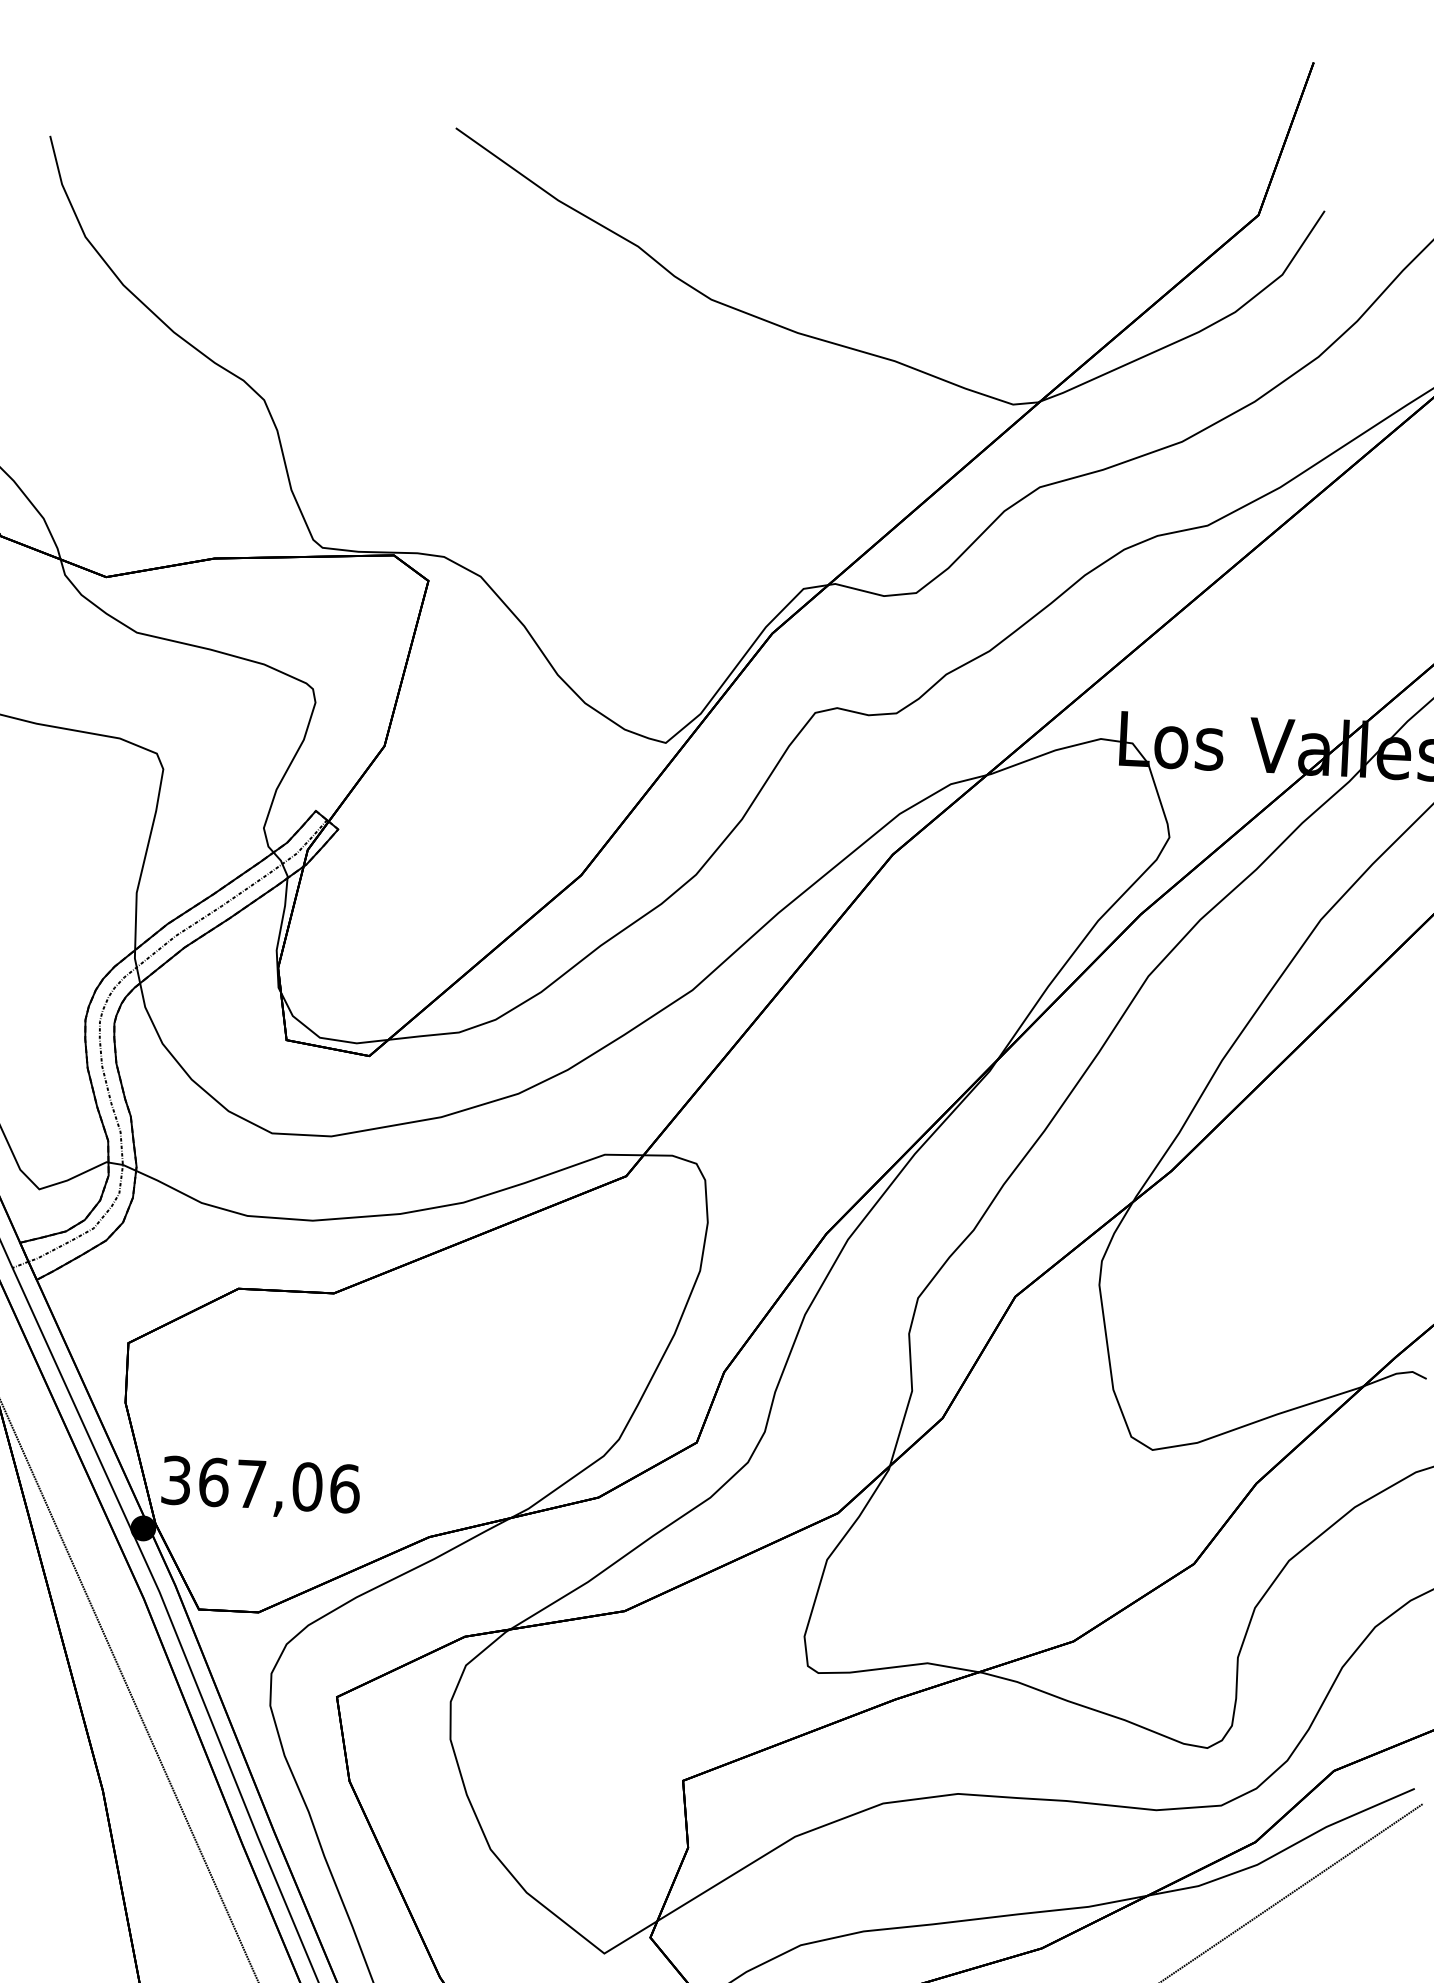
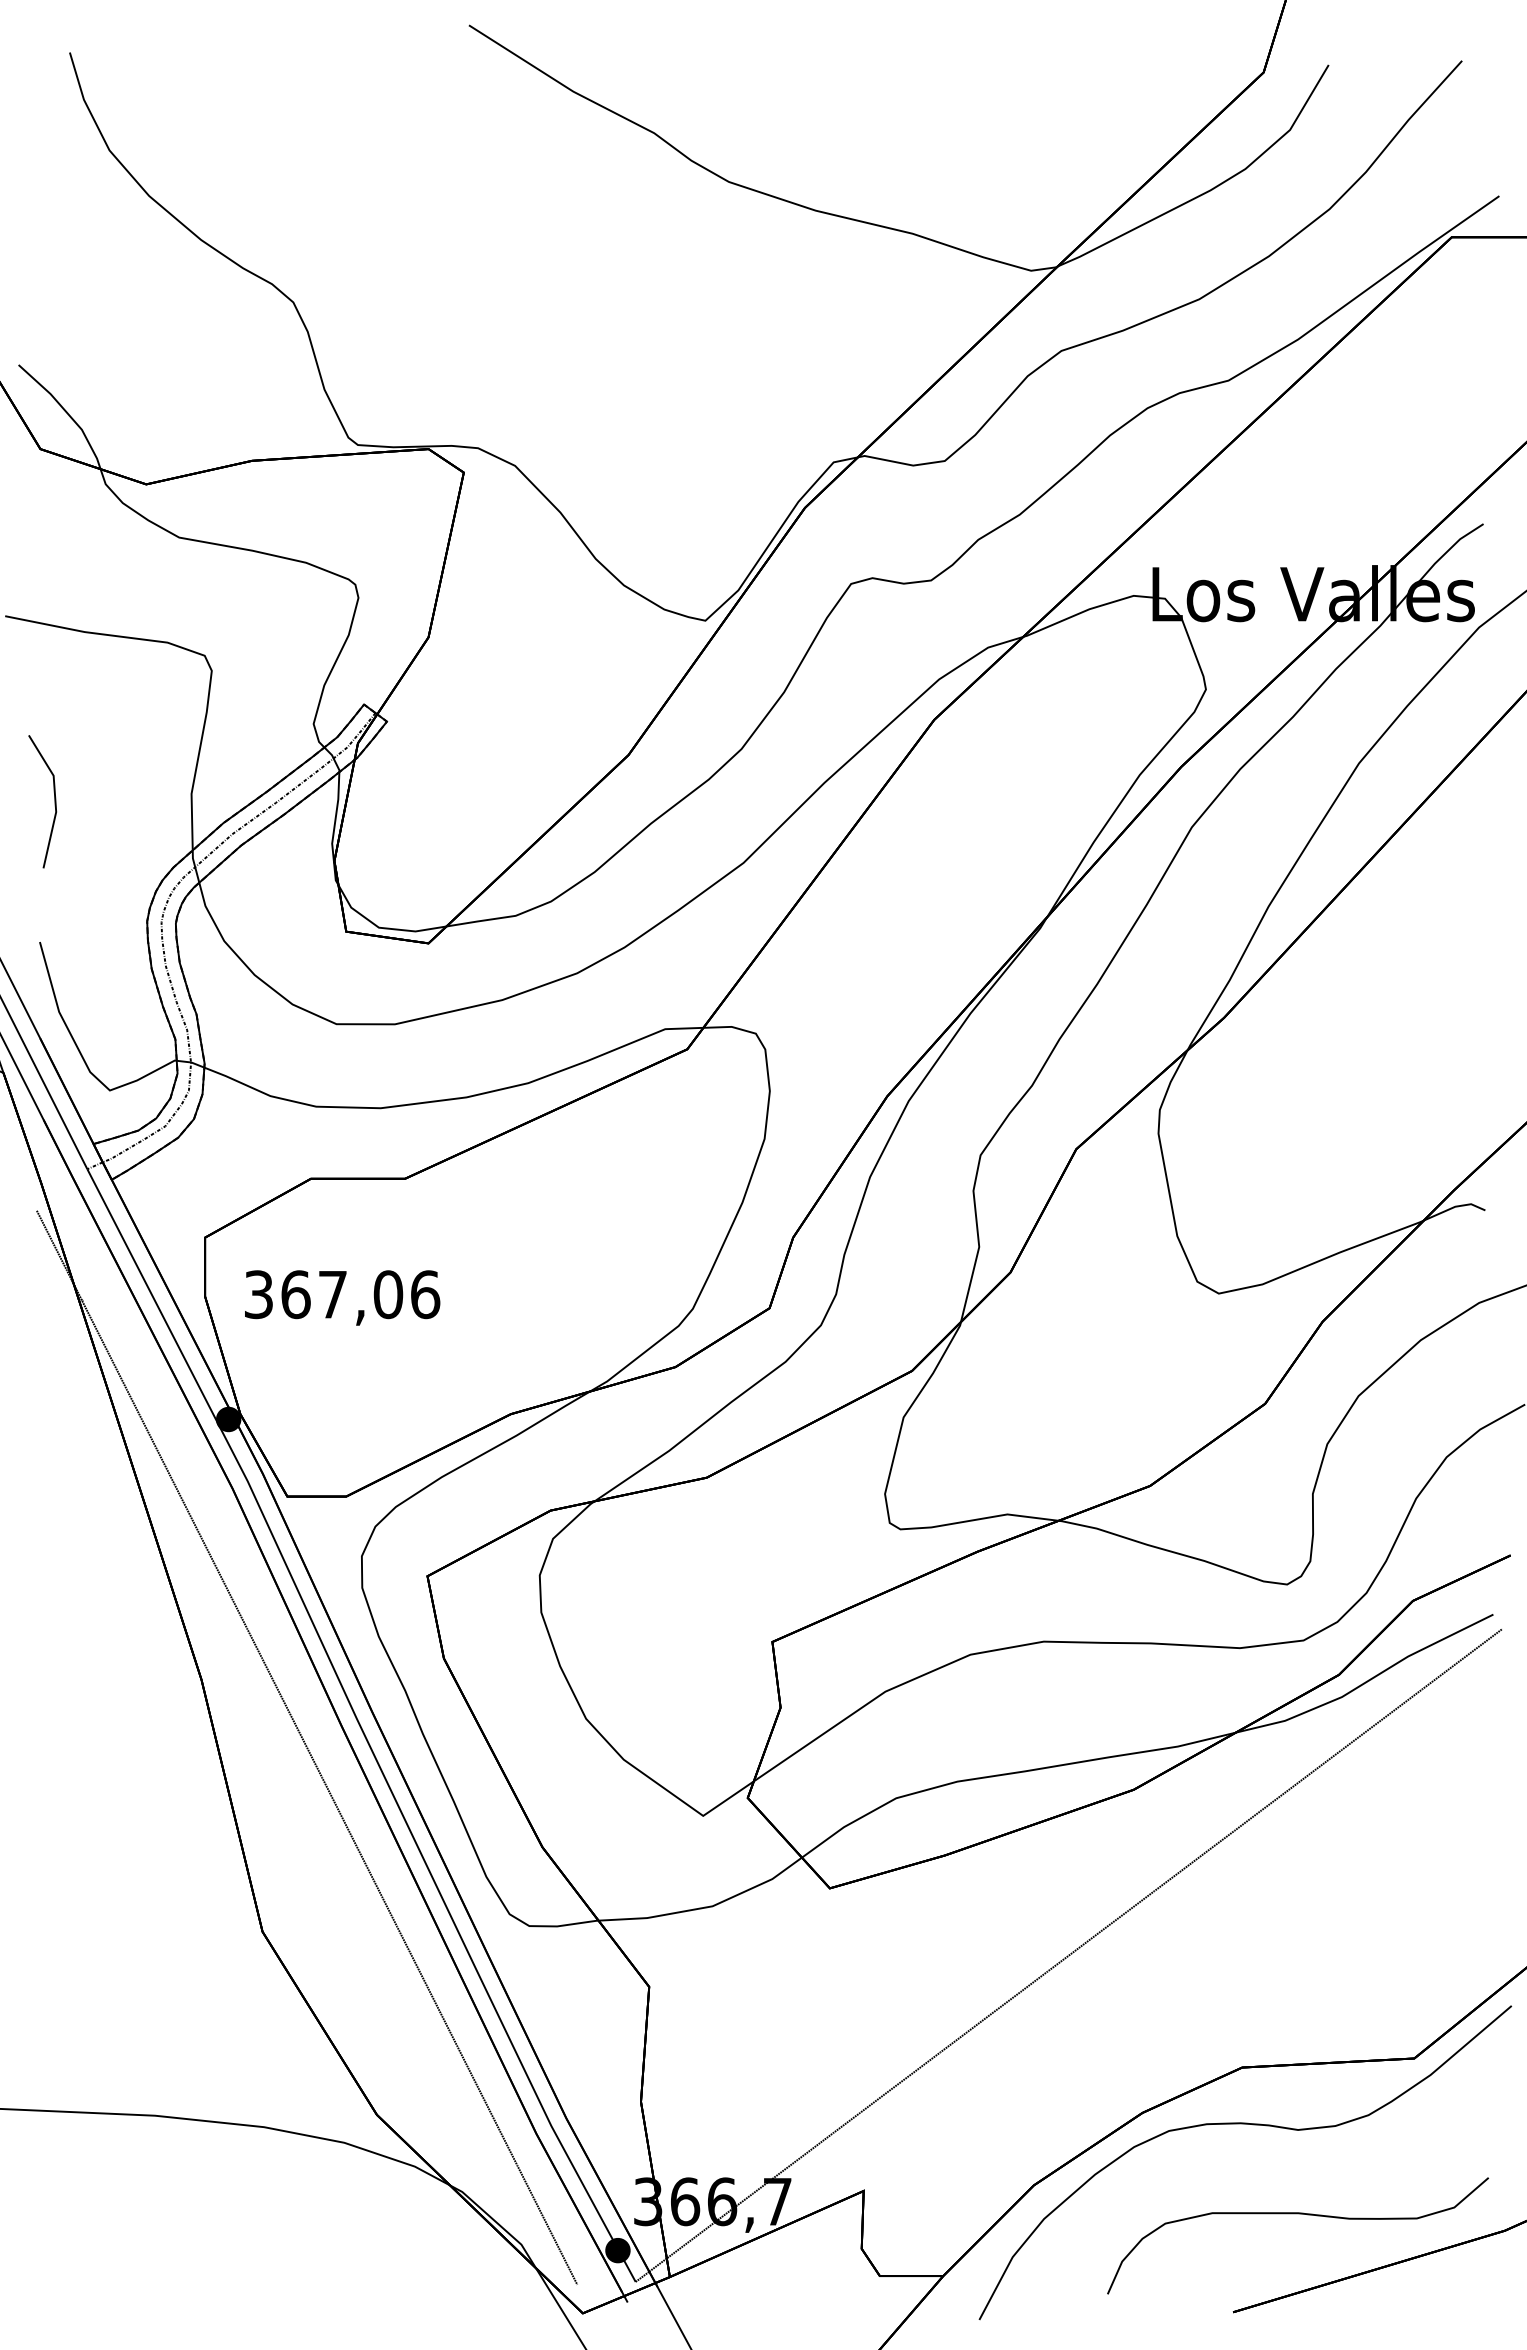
text: (260, 1487) -> (342, 1297), moved

